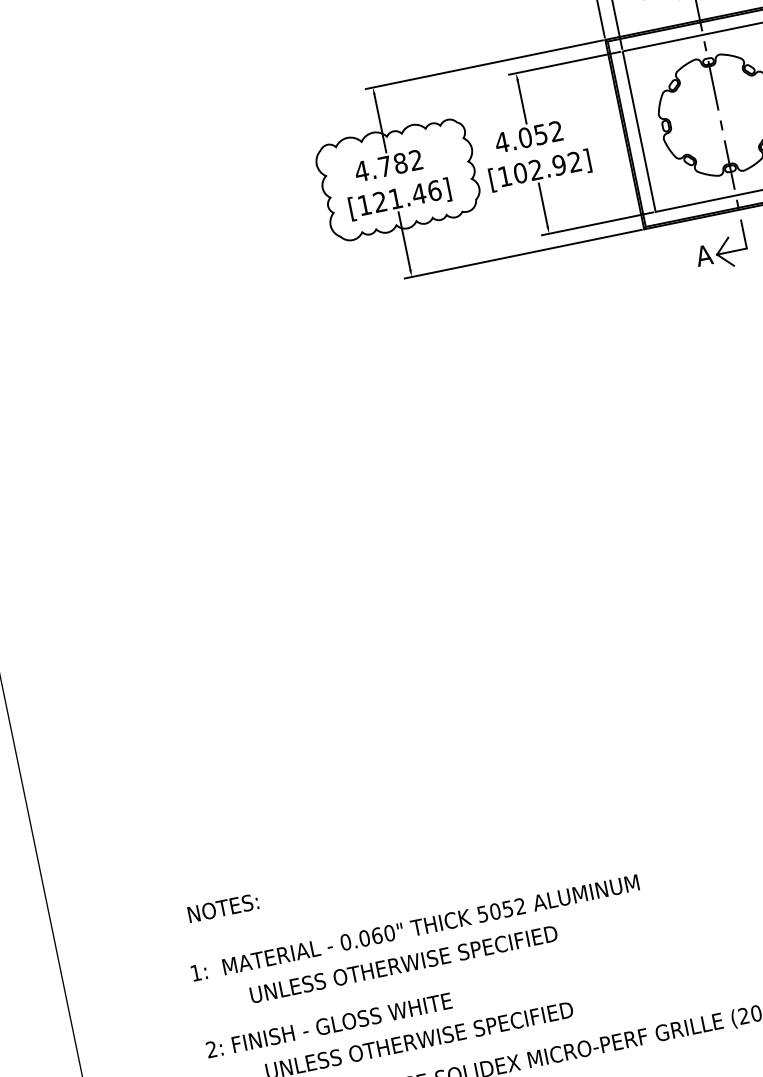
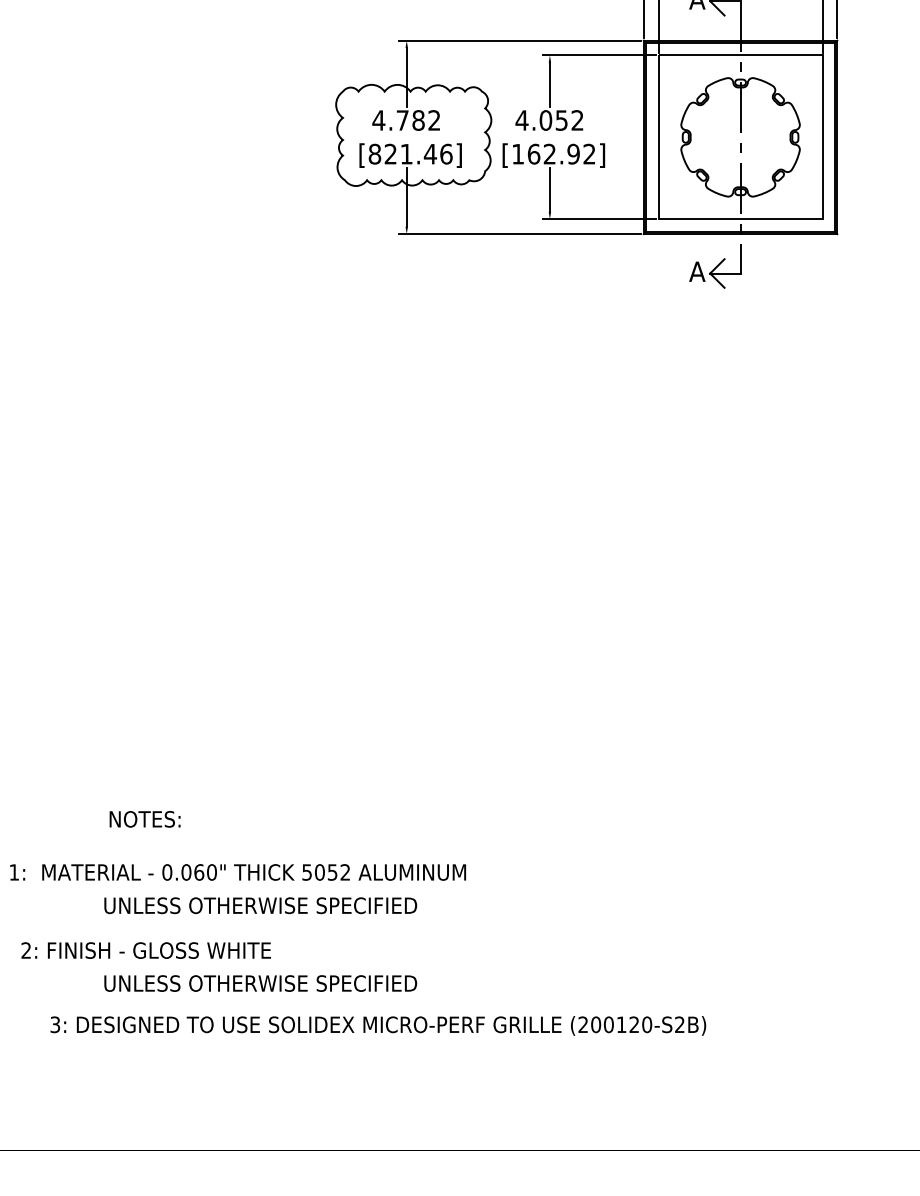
text: (519, 172) -> (533, 153), [102.92] -> [162.92]
text: (364, 204) -> (374, 153), [121.46] -> [821.46]
text: (222, 908) -> (144, 819), moved
text: (414, 928) -> (237, 872), moved
text: (328, 1025) -> (145, 950), moved

